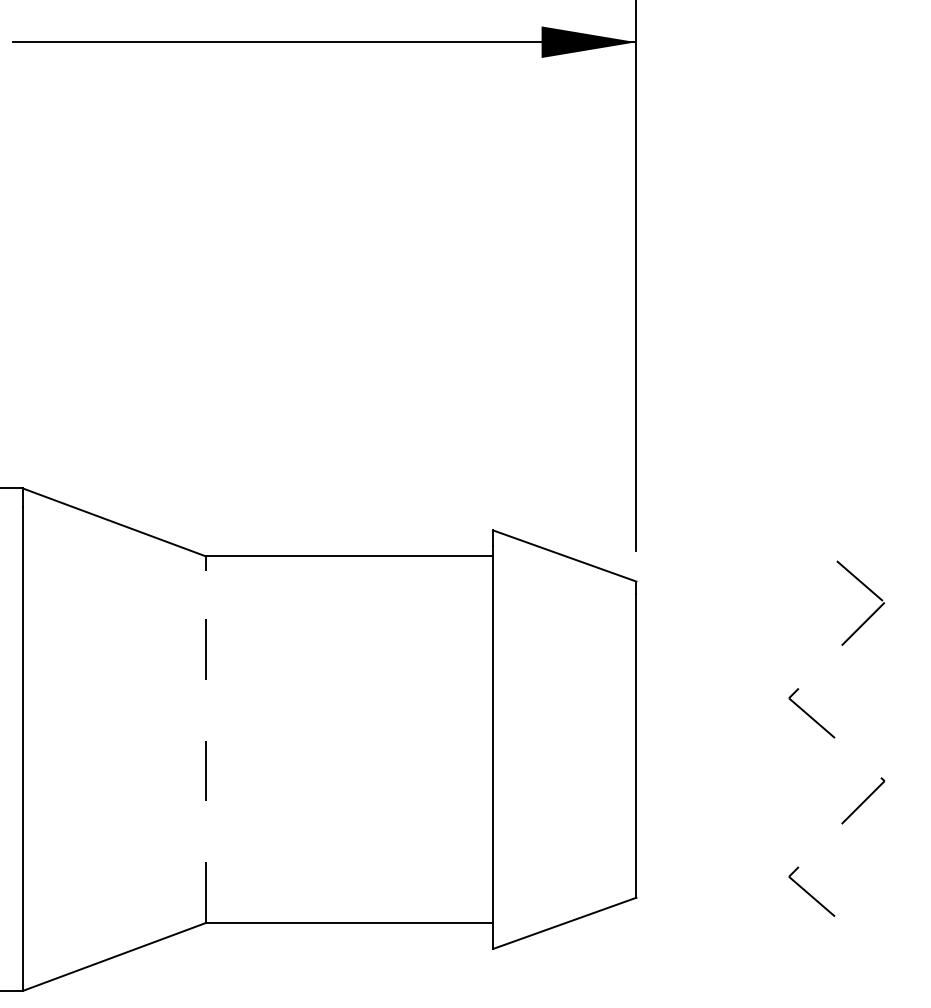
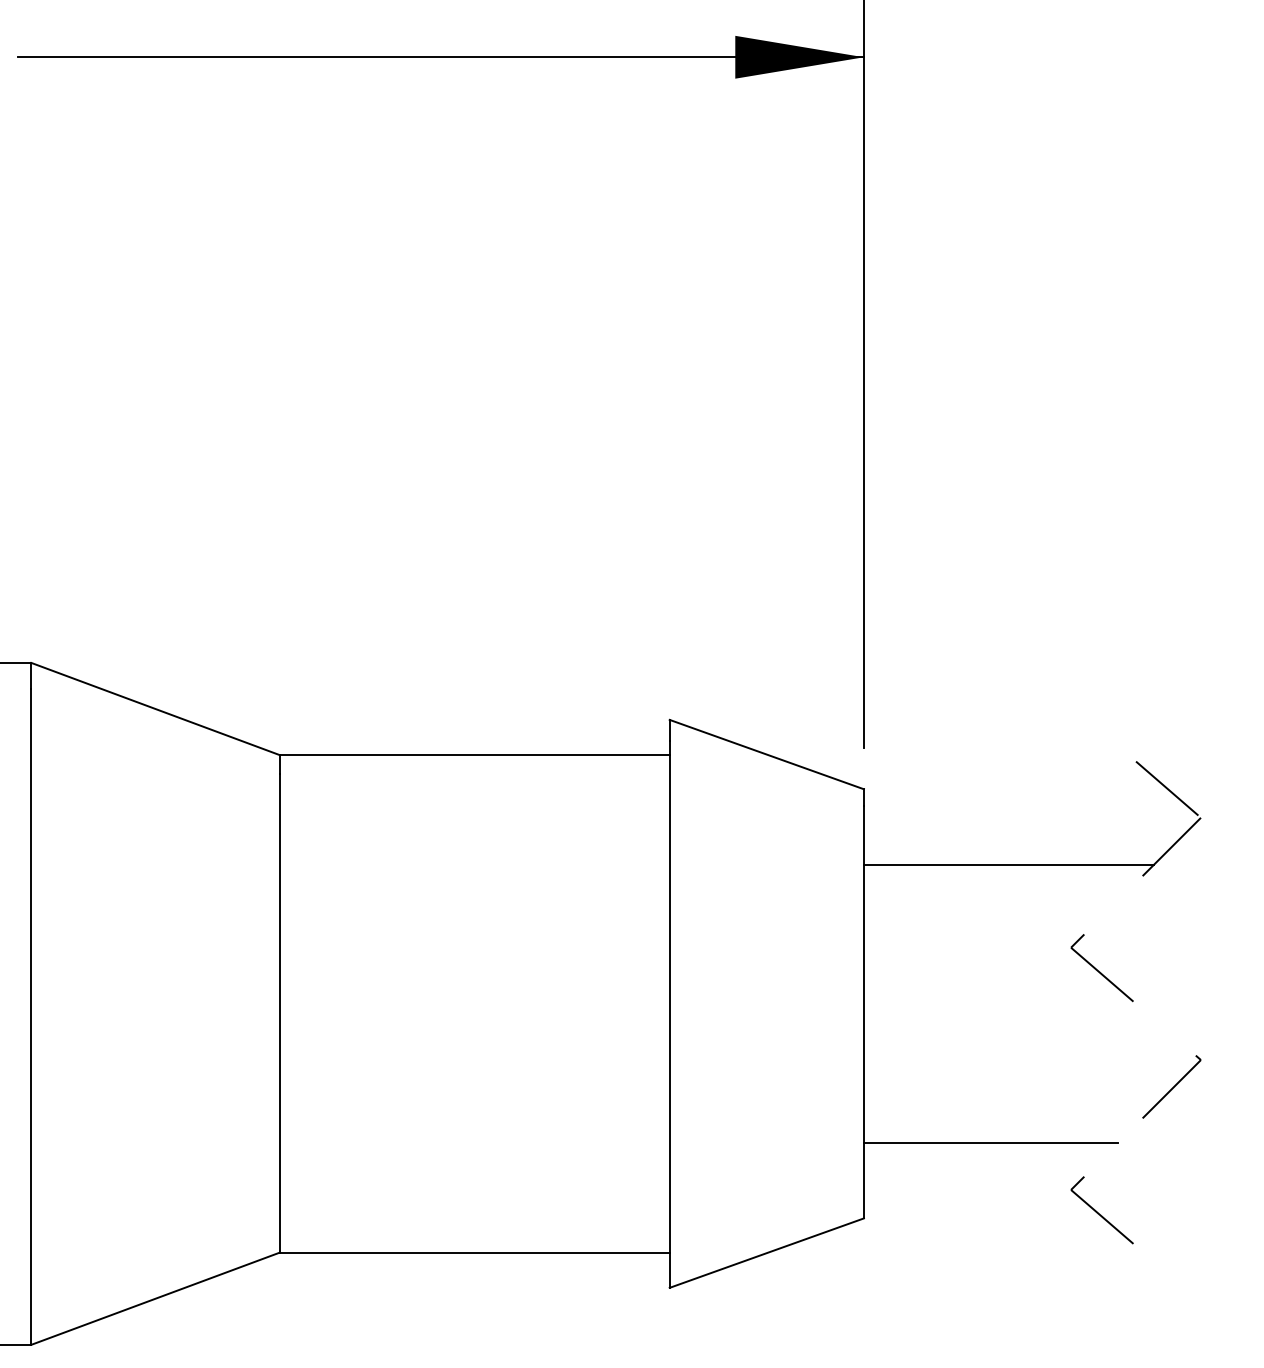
line: (742, 636) -> (1008, 864), added
line: (206, 746) -> (280, 1012), dashed -> solid
line: (729, 842) -> (990, 1143), added

